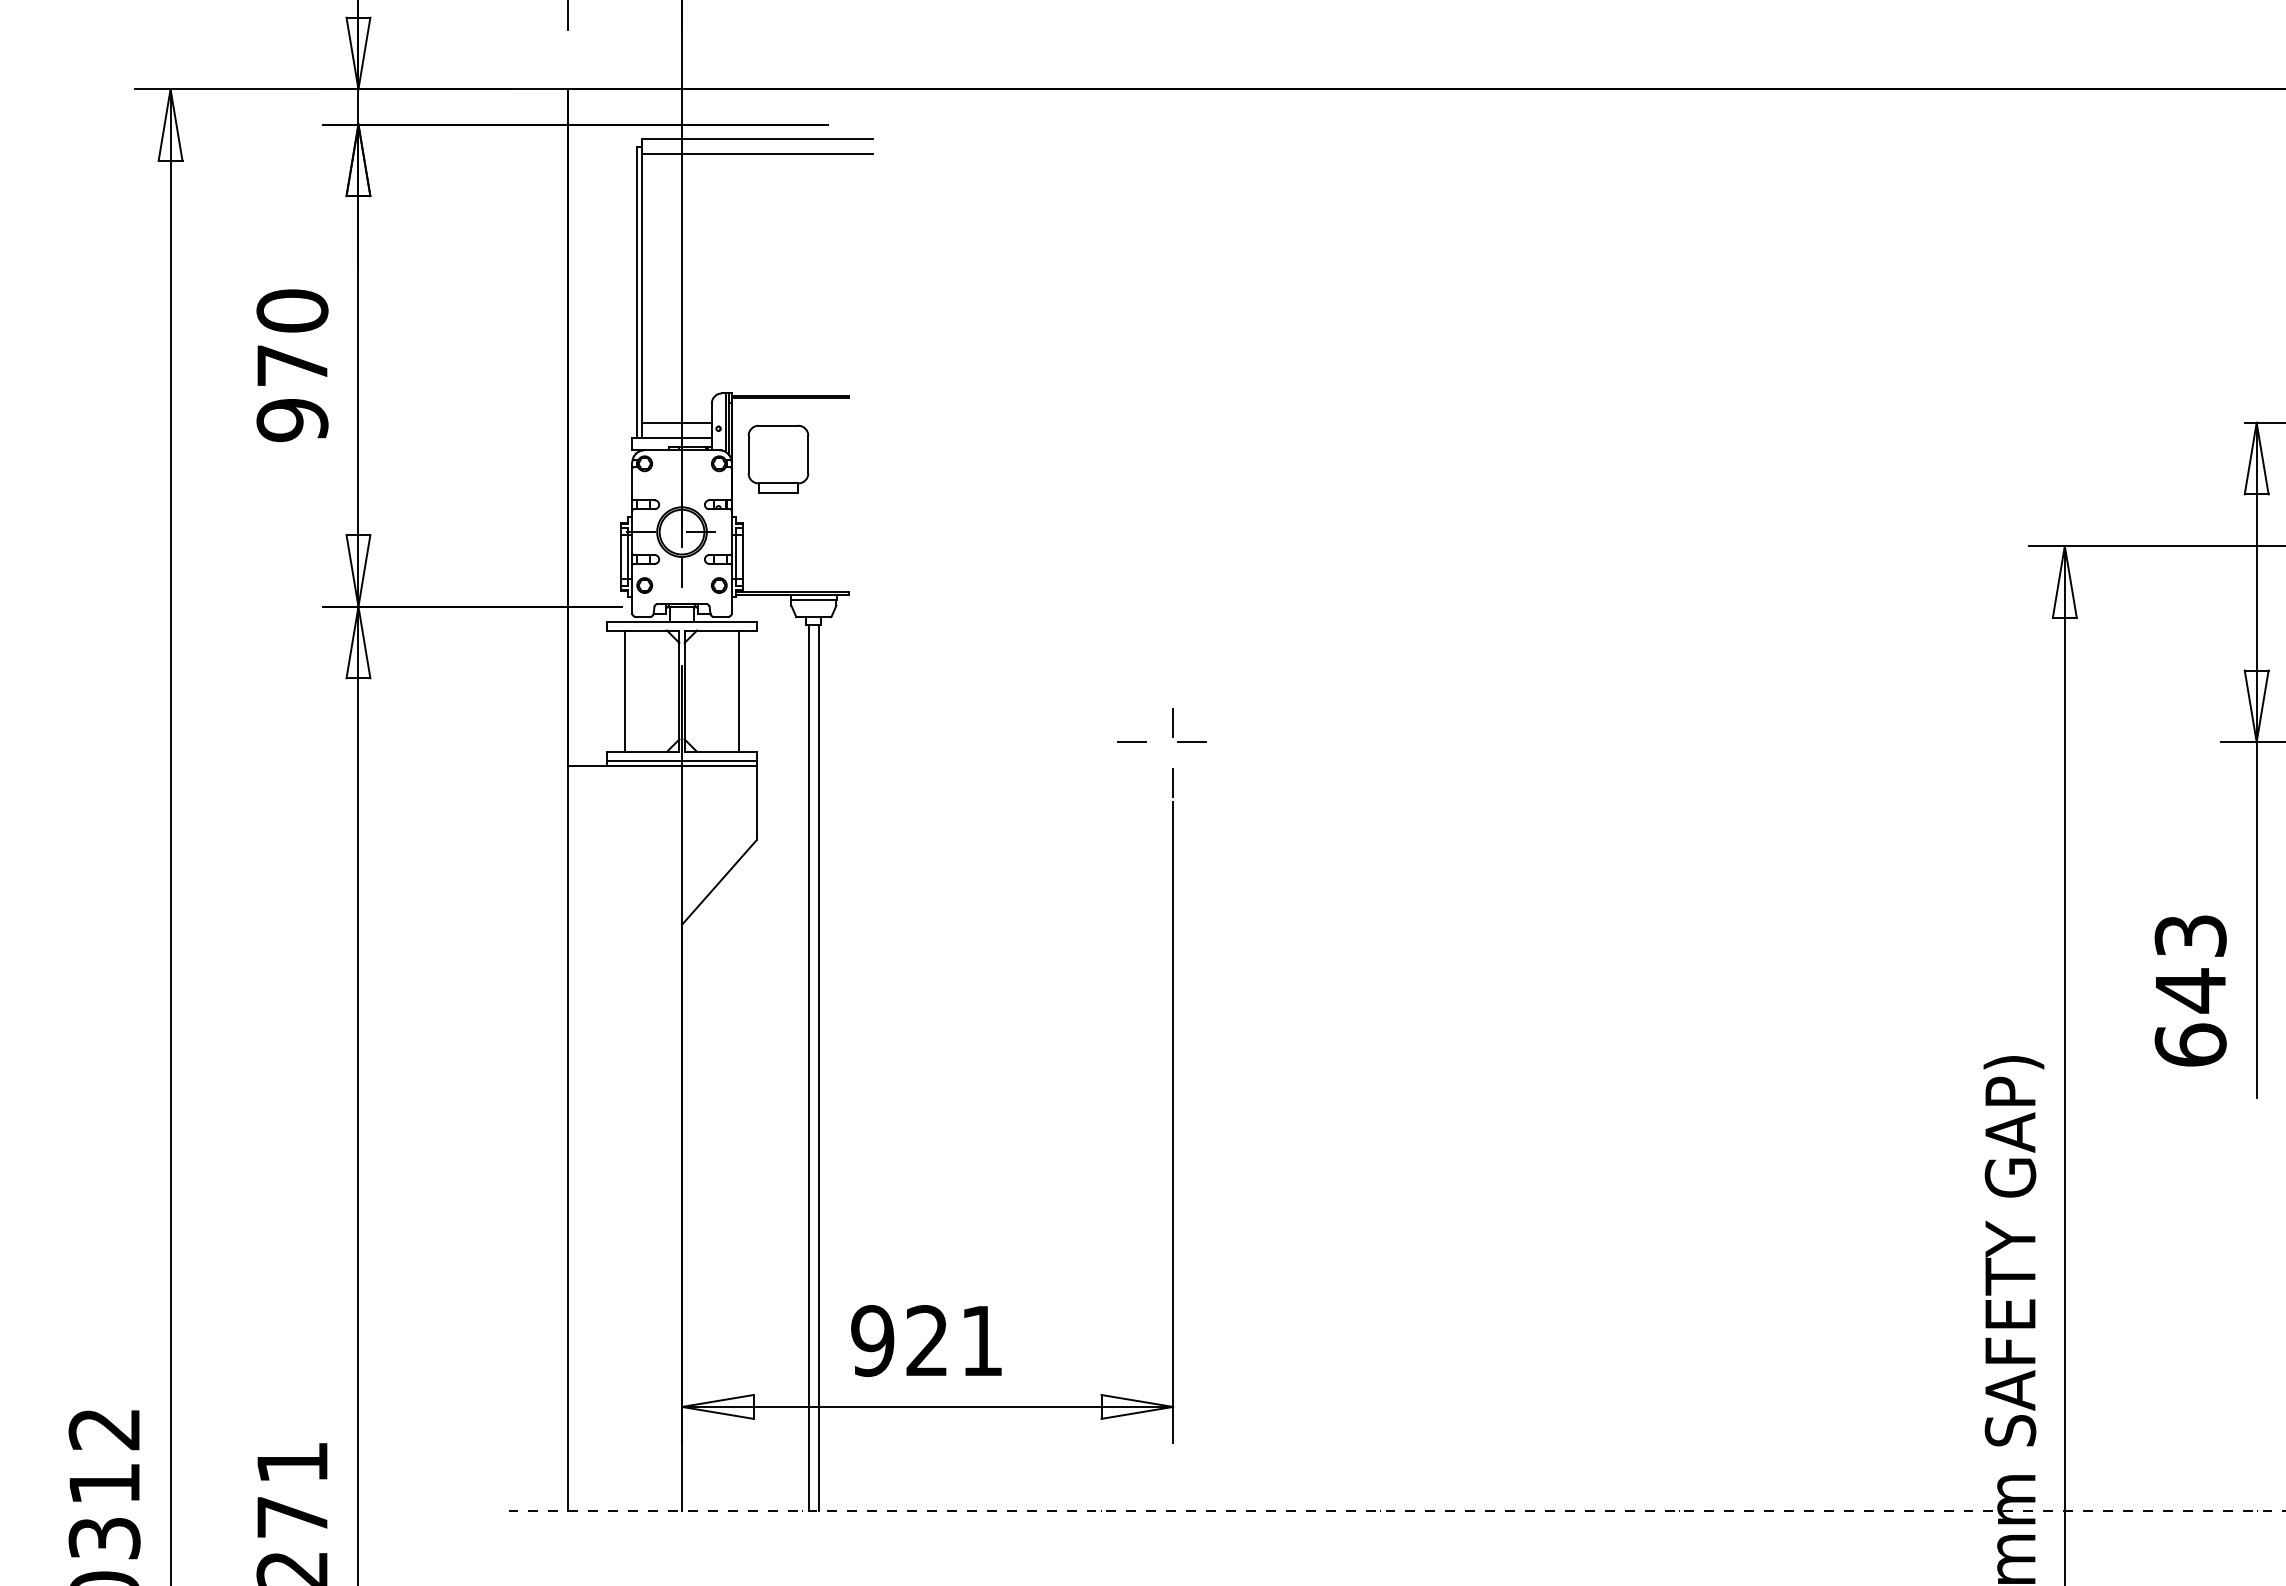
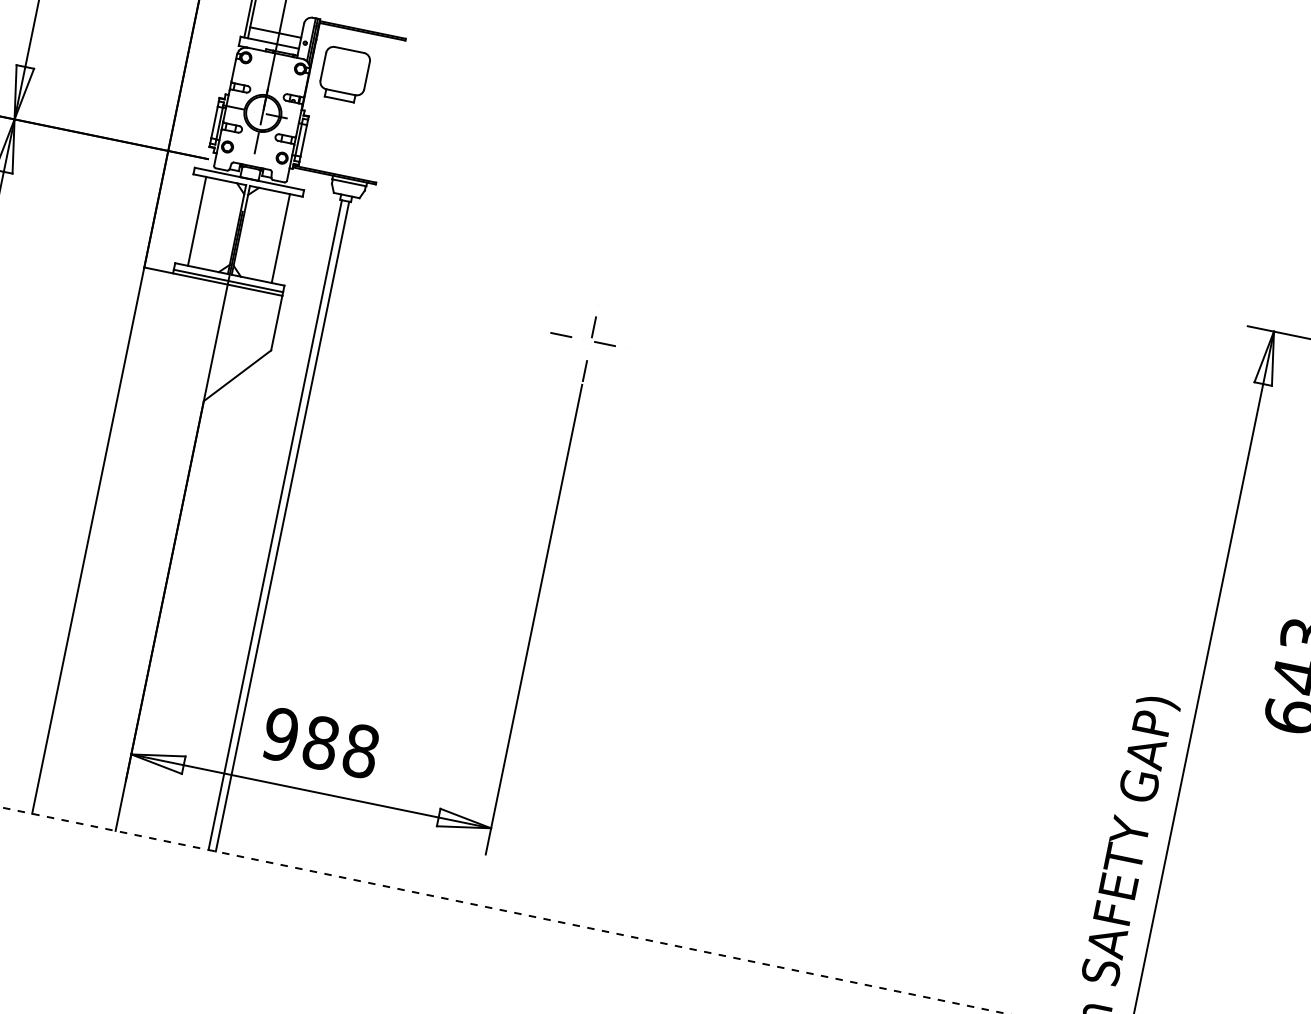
text: (954, 1341) -> (340, 747), 921 -> 988

